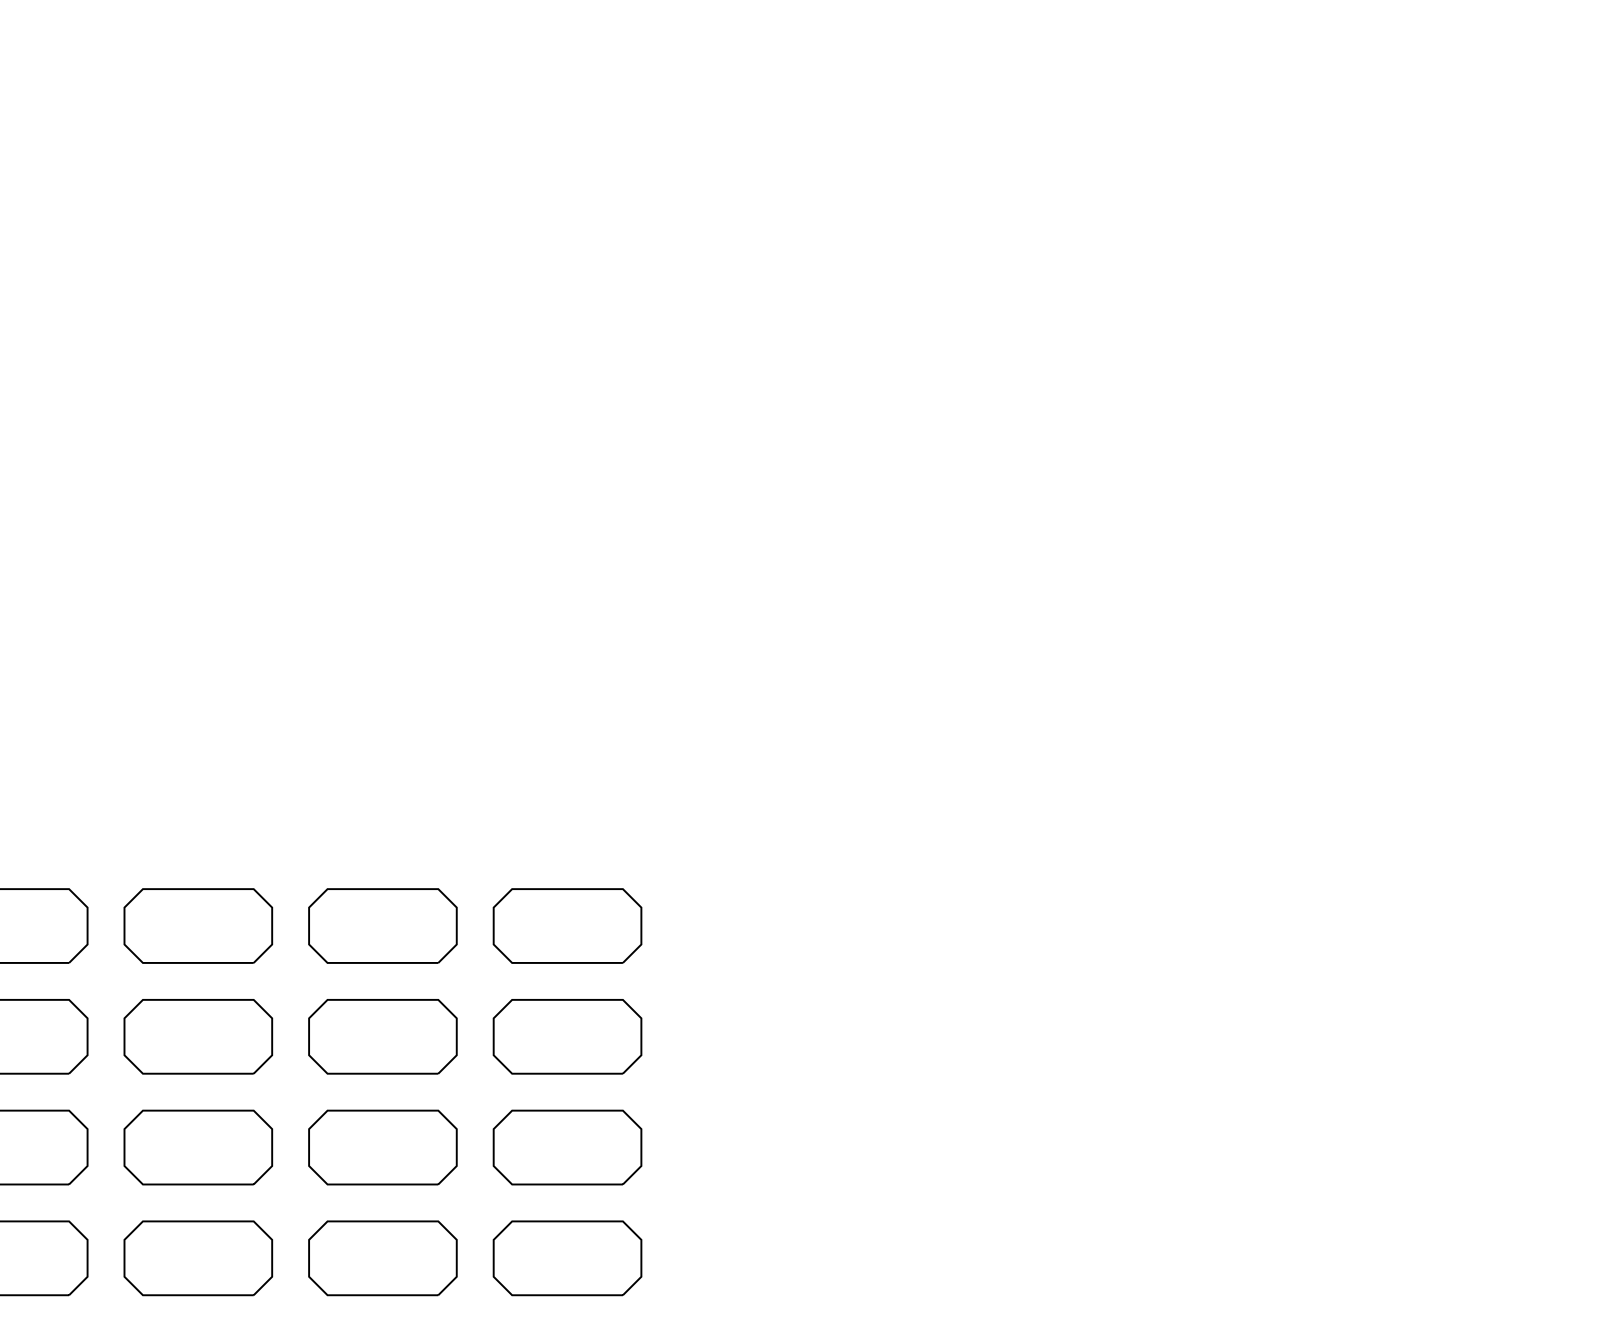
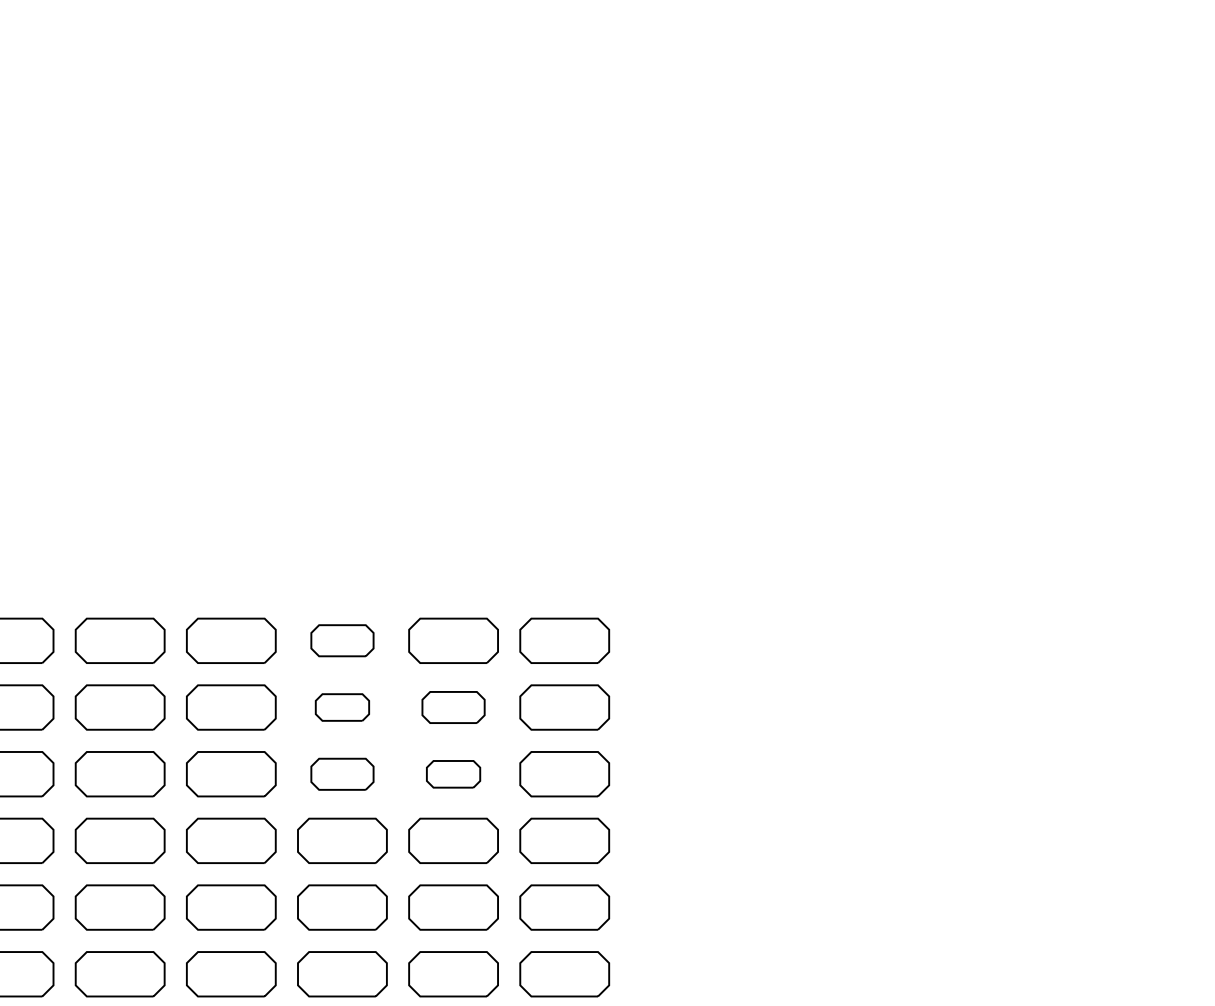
part: (198, 925) -> (342, 640), size x0.7
part: (198, 1036) -> (342, 707), size x0.6
part: (382, 1036) -> (453, 707), size x0.7
part: (198, 1148) -> (342, 774), size x0.7
part: (382, 1148) -> (453, 774), size x0.6

